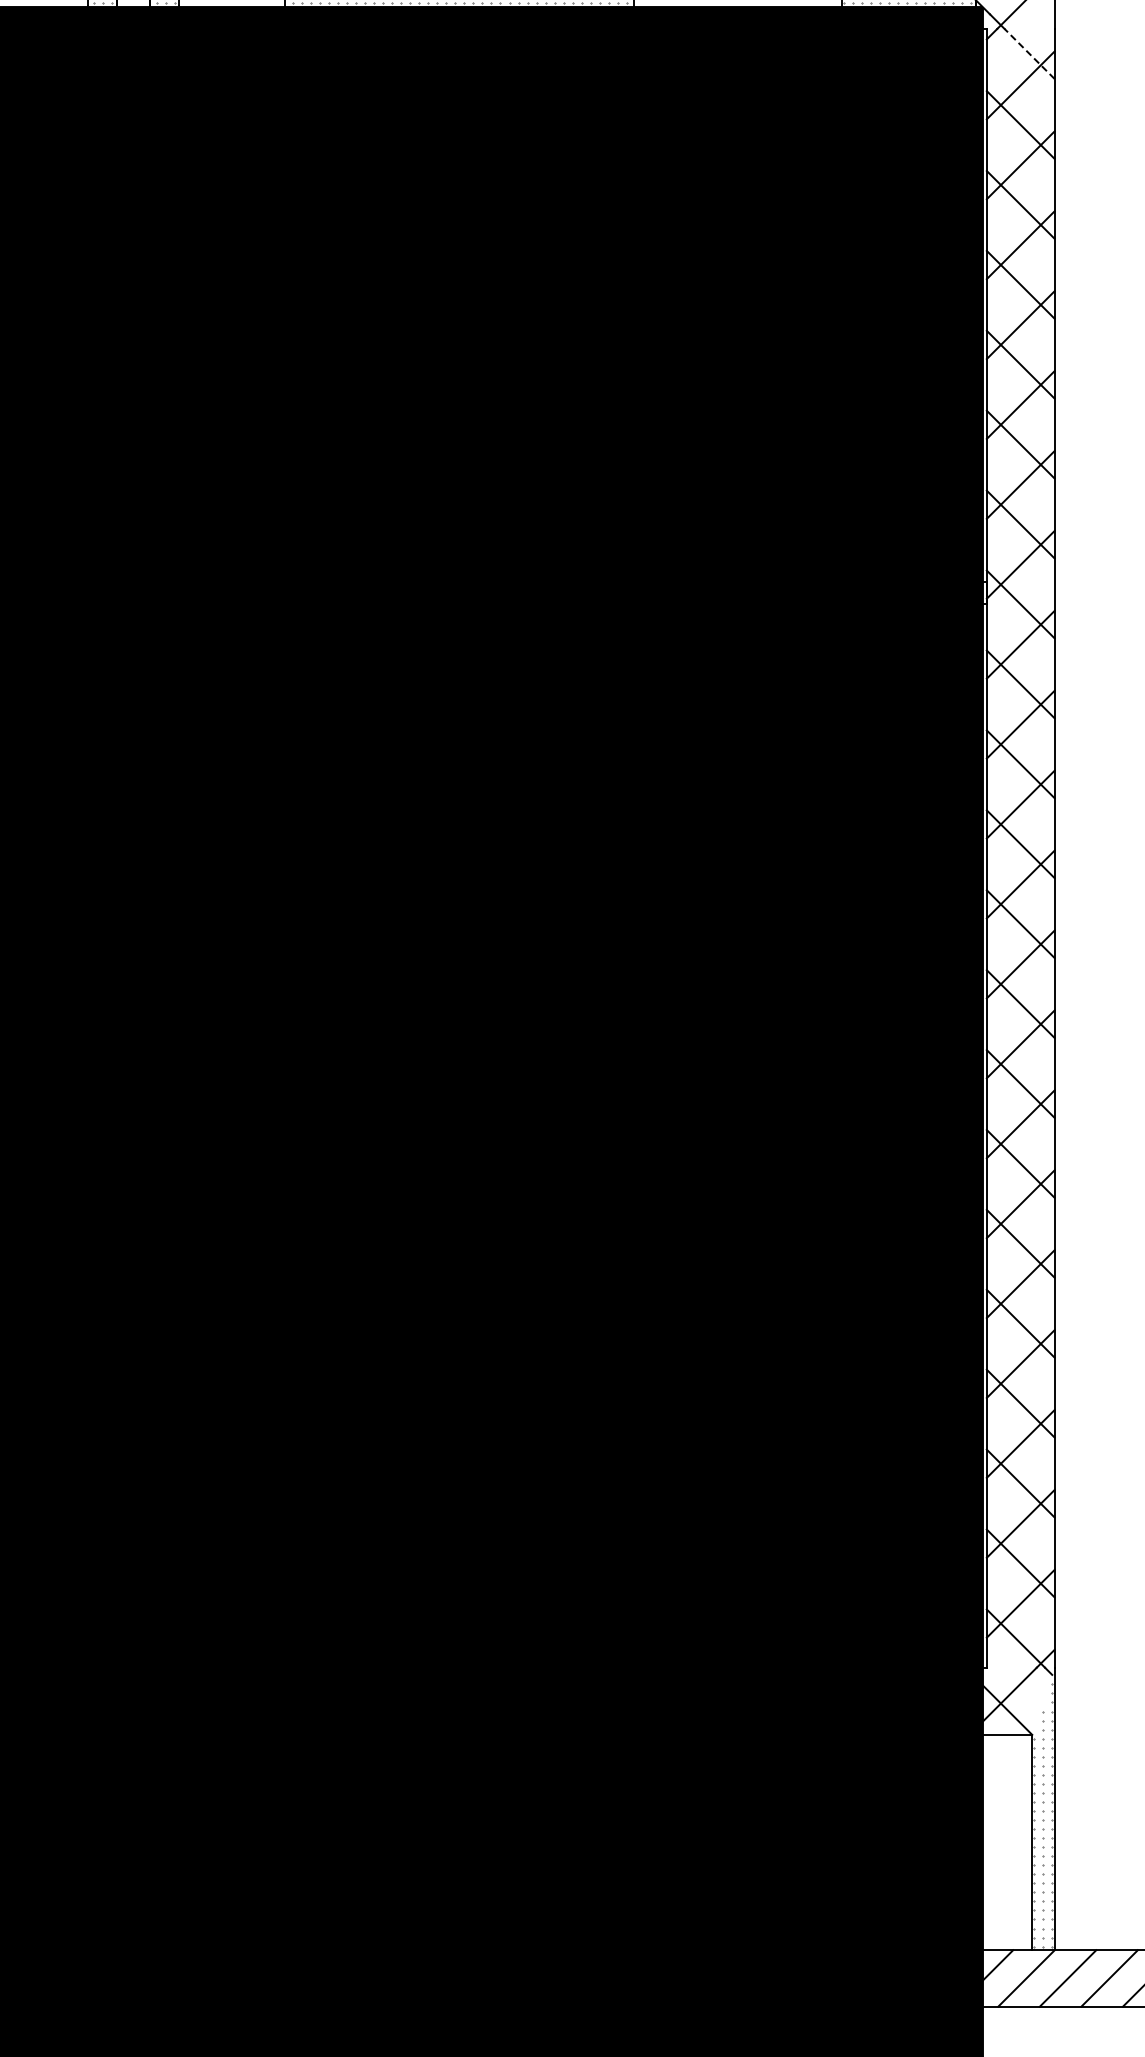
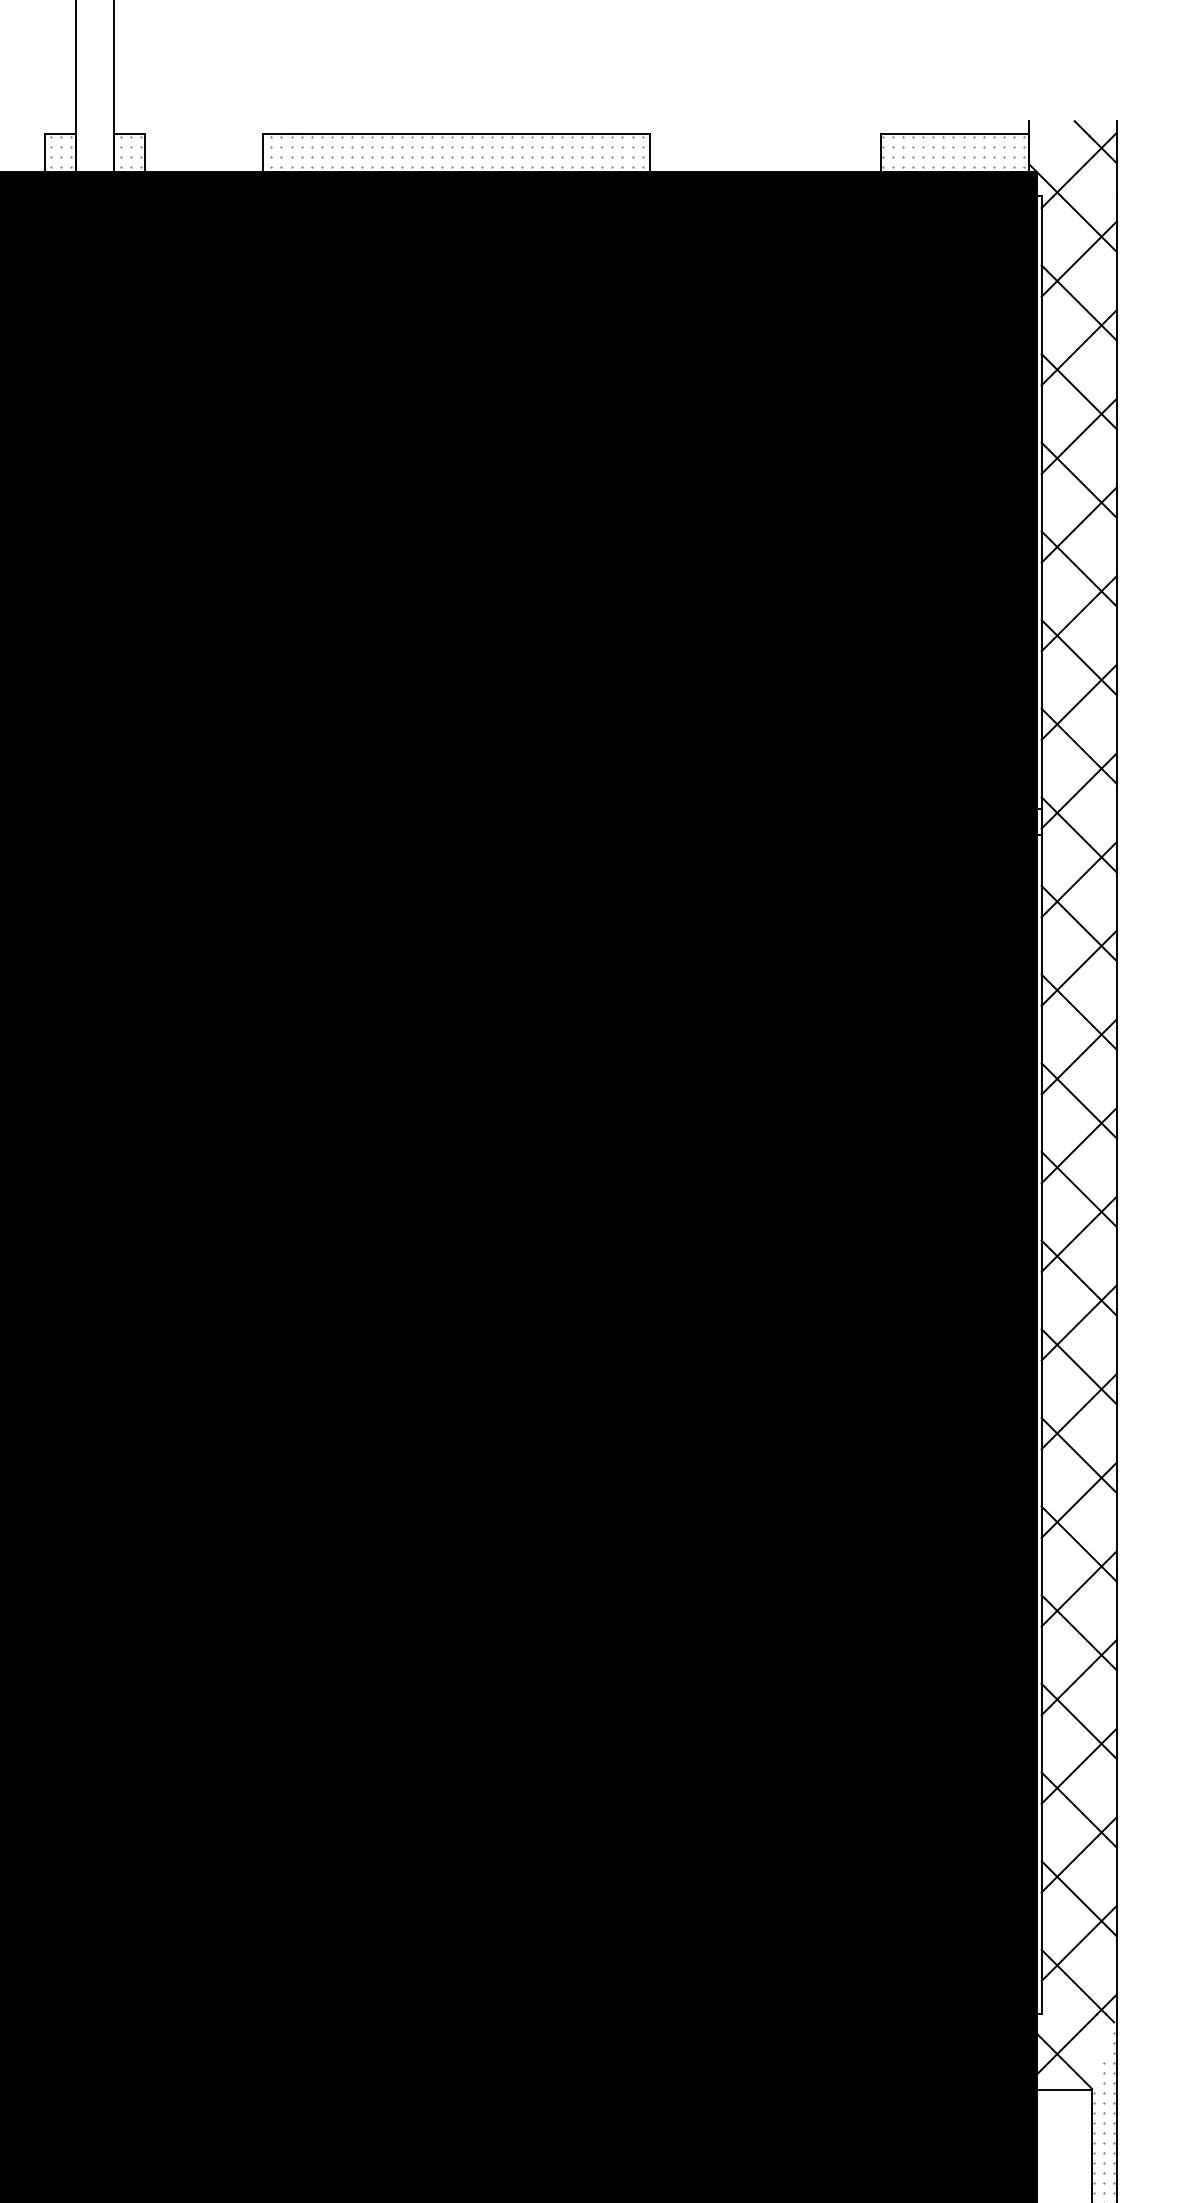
line: (1029, 53) -> (1088, 223), dashed -> solid

